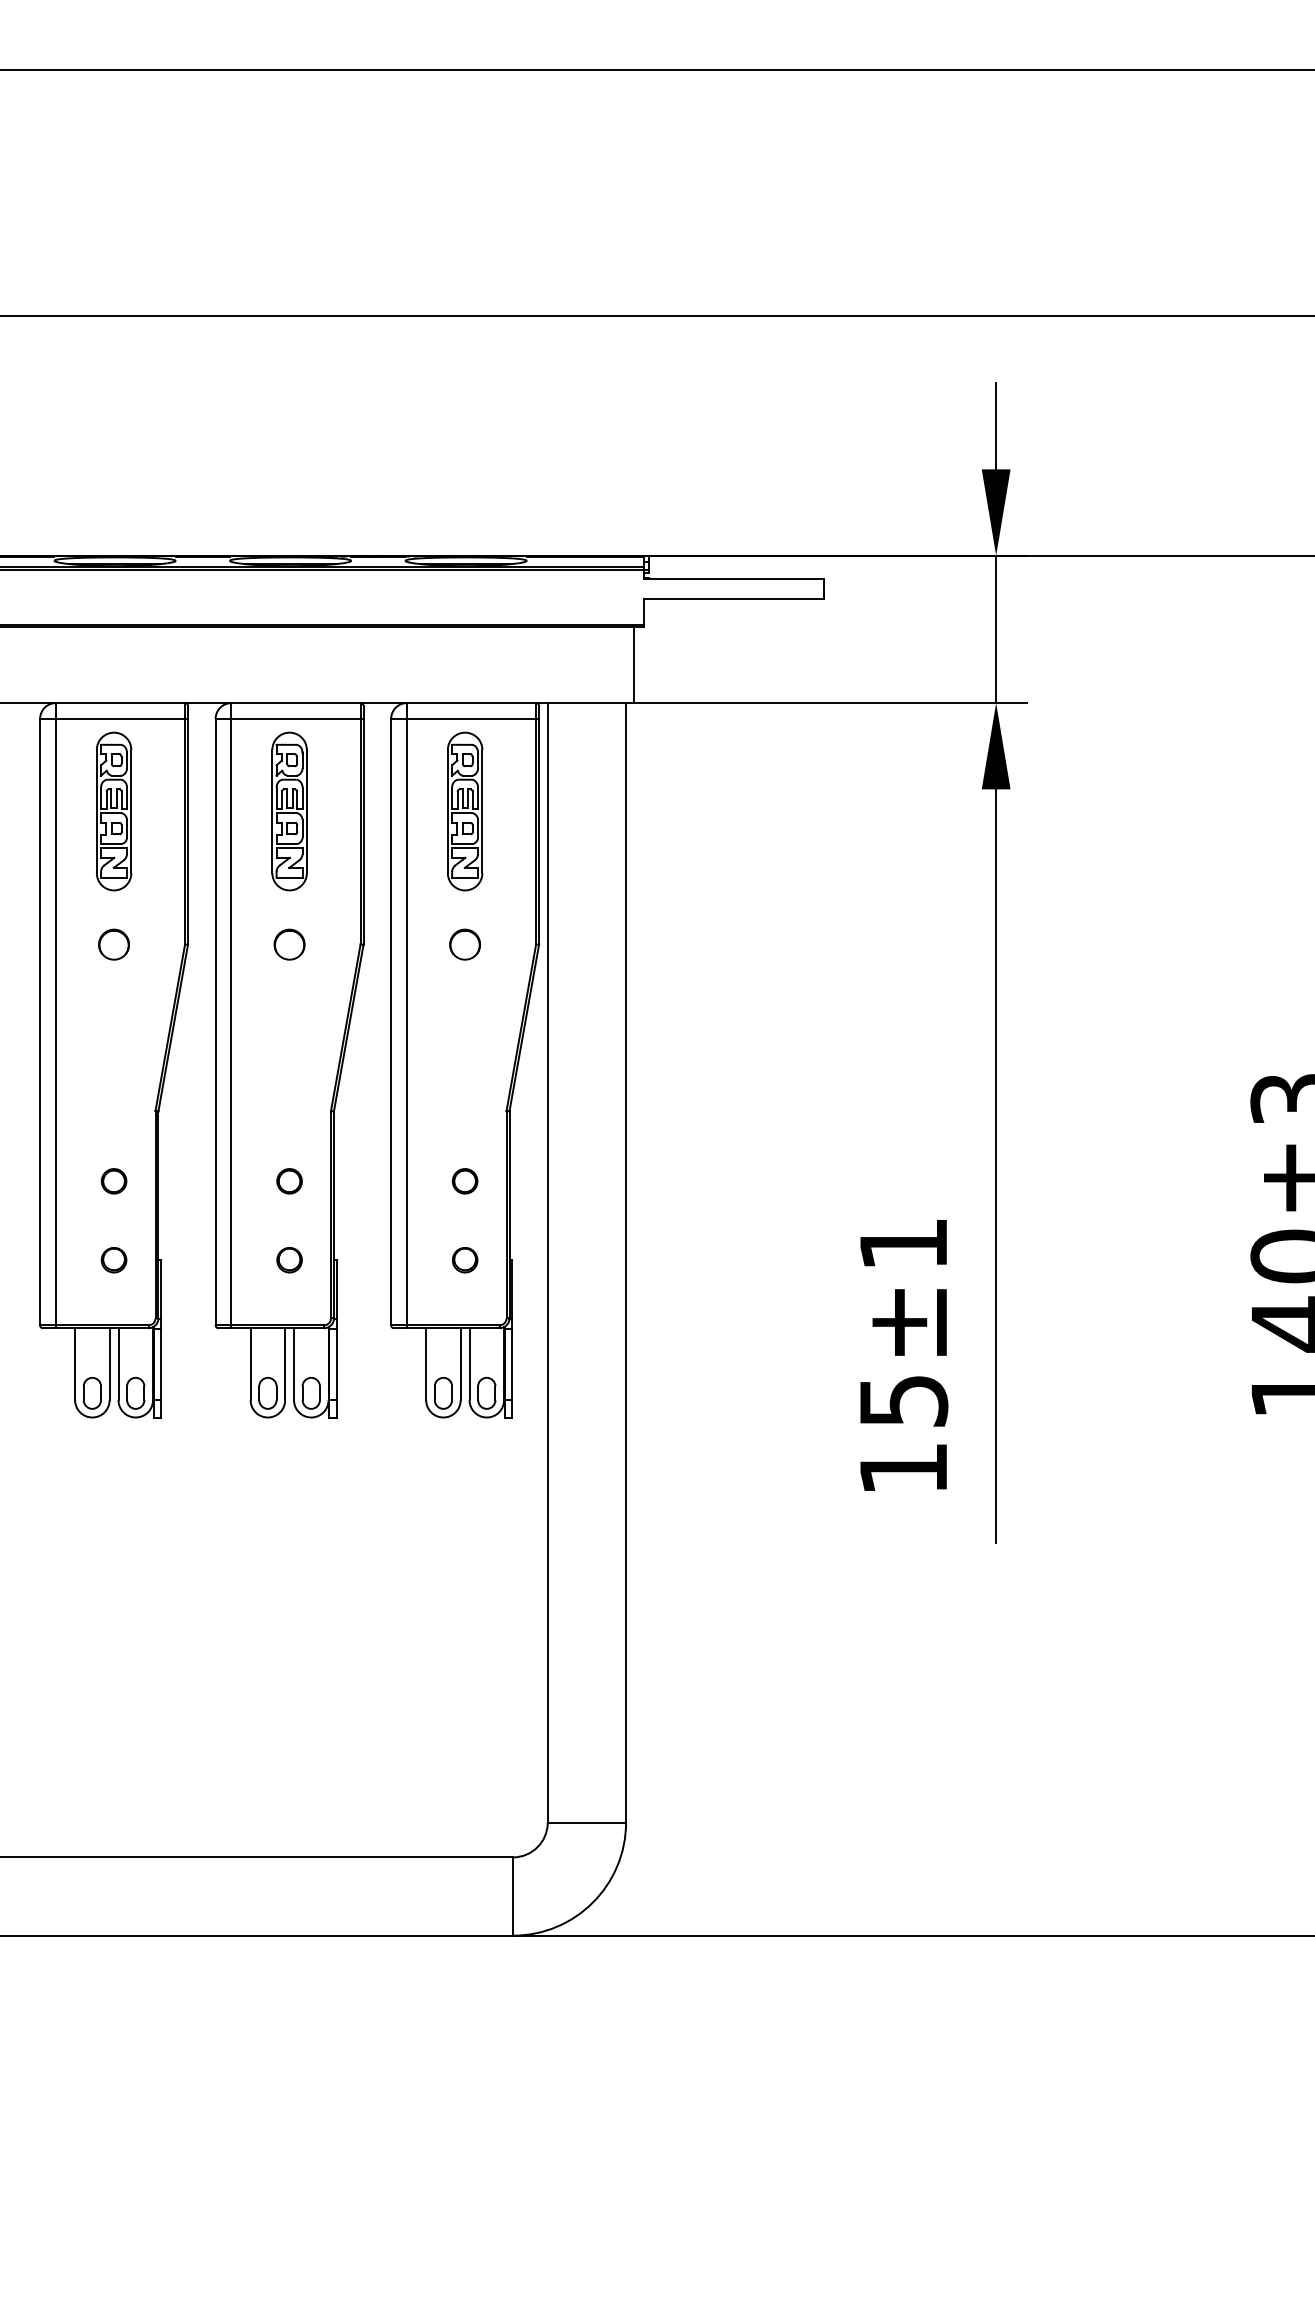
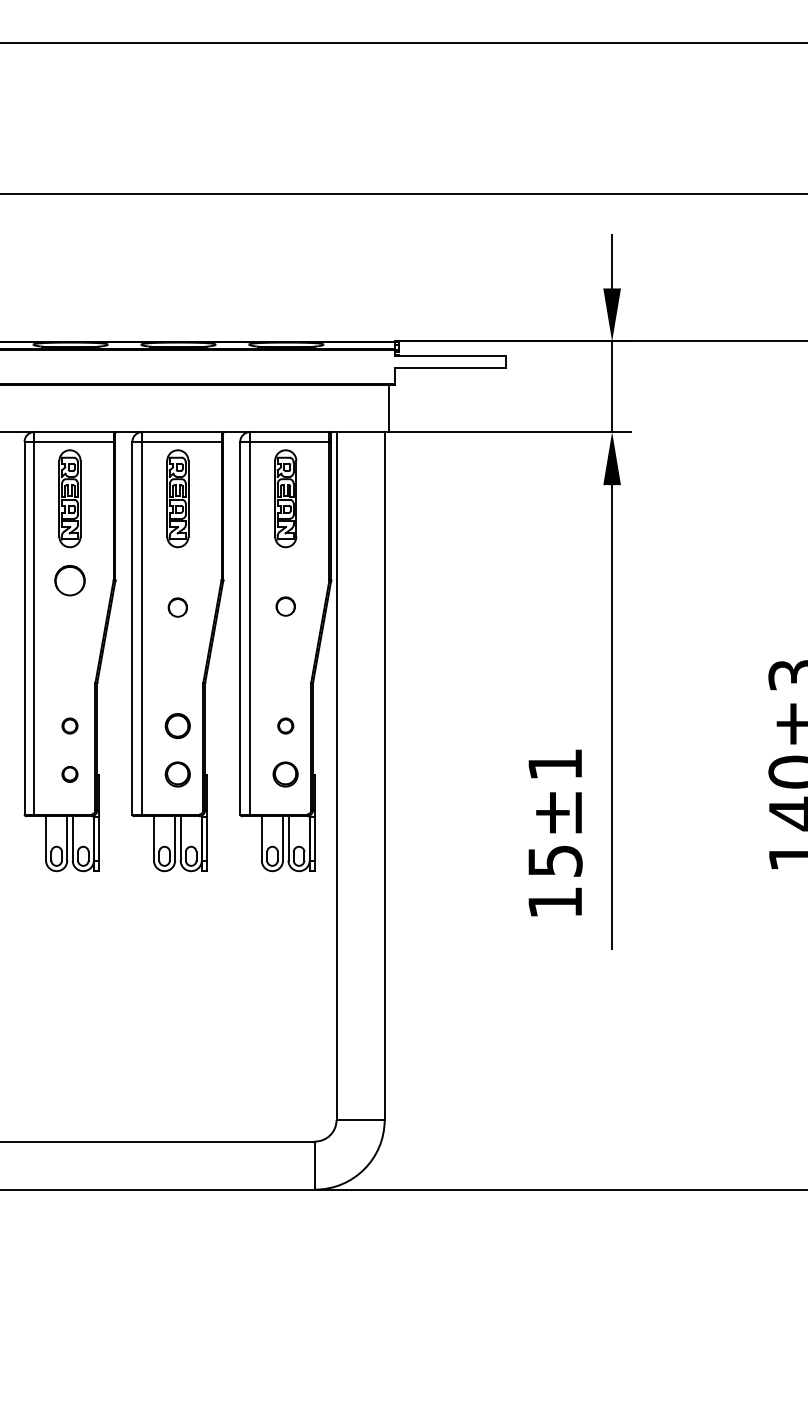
part: (113, 944) -> (69, 580), size x1.6
circle: (288, 944) -> (177, 607), moved
circle: (464, 944) -> (285, 606), moved
circle: (288, 1180) -> (177, 725), size x1.6
circle: (288, 1260) -> (177, 774), size x1.6
circle: (464, 1260) -> (285, 774), size x1.6

